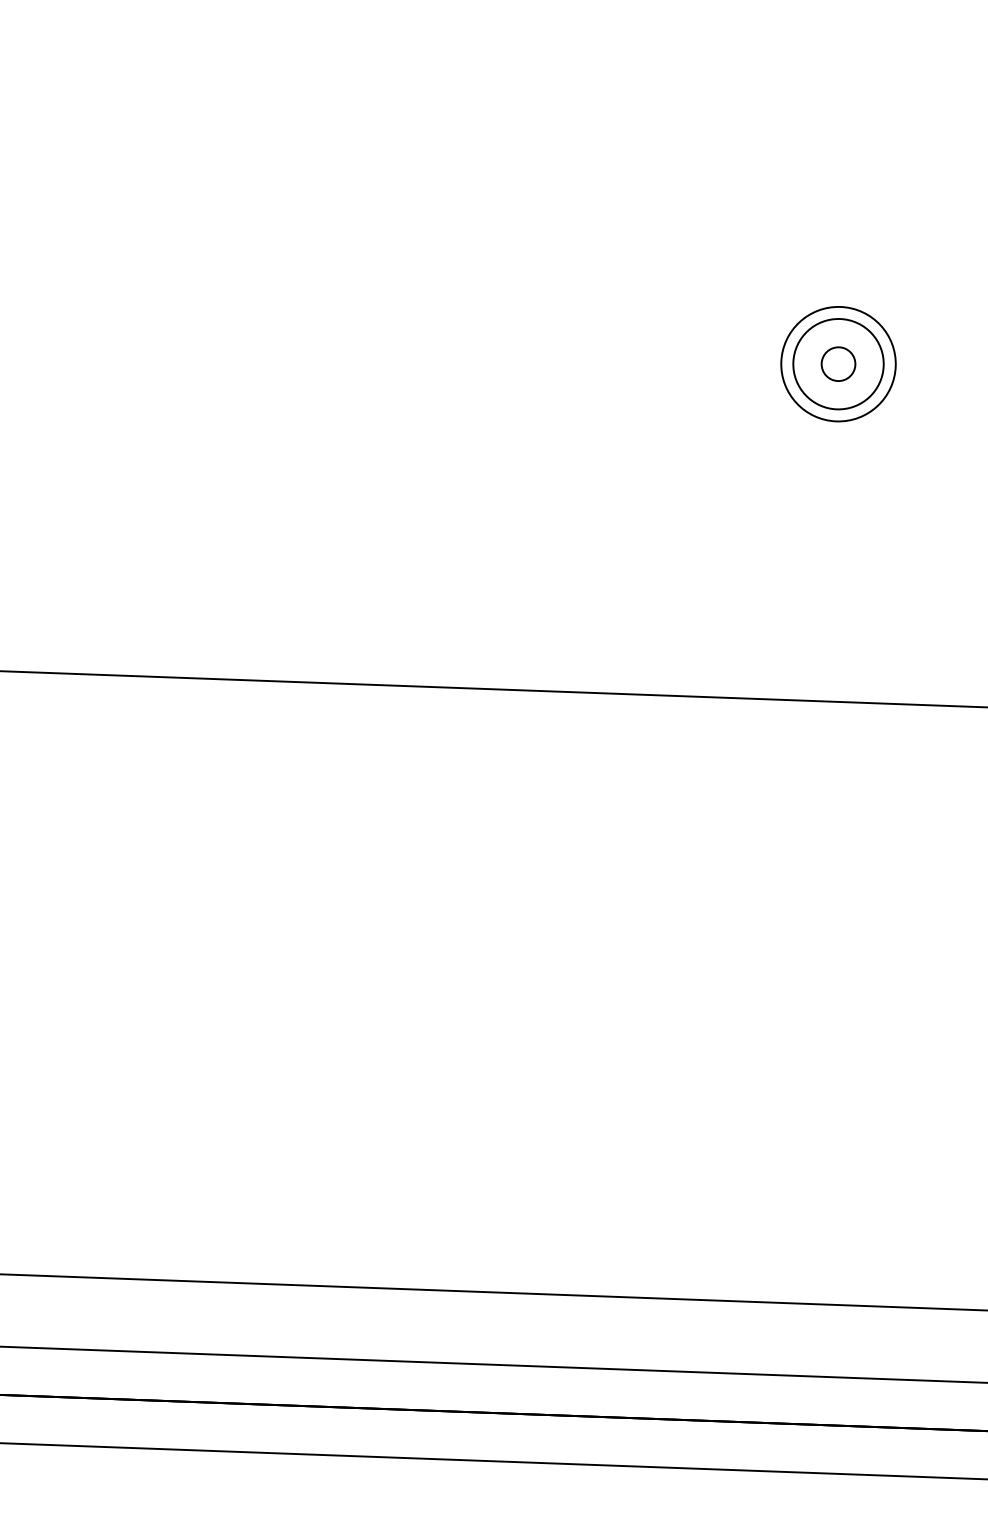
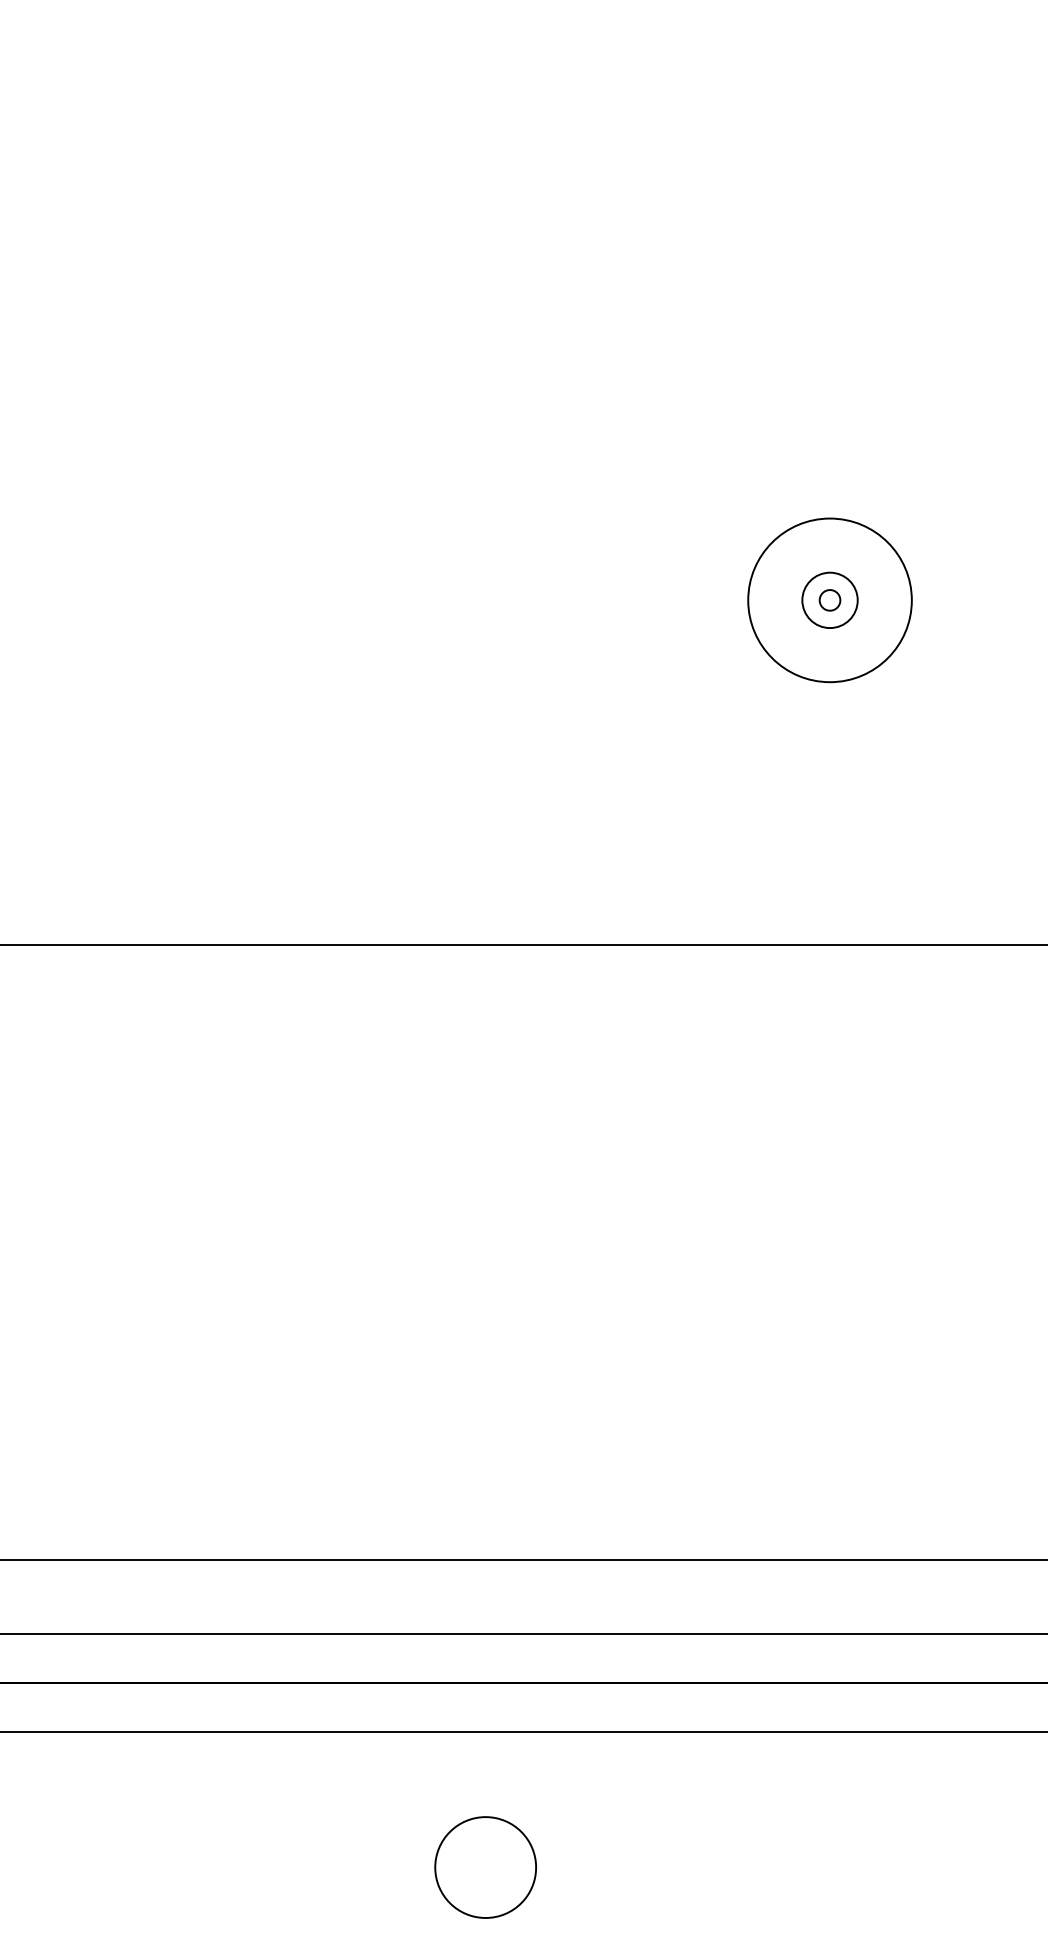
circle: (838, 363) -> (829, 599), size x1.4
circle: (837, 364) -> (829, 600), size x0.6
circle: (837, 364) -> (829, 600), size x0.6

